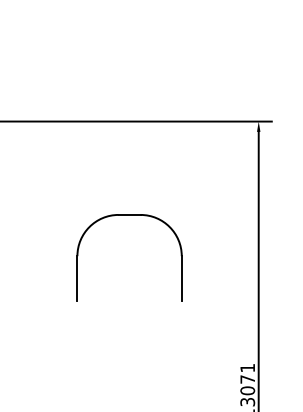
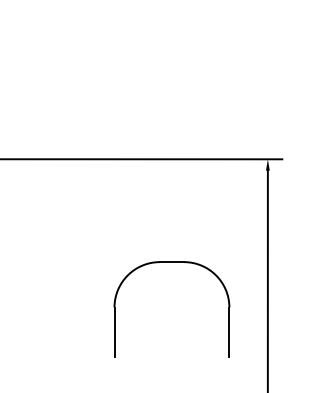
part: (129, 215) -> (171, 262), moved

